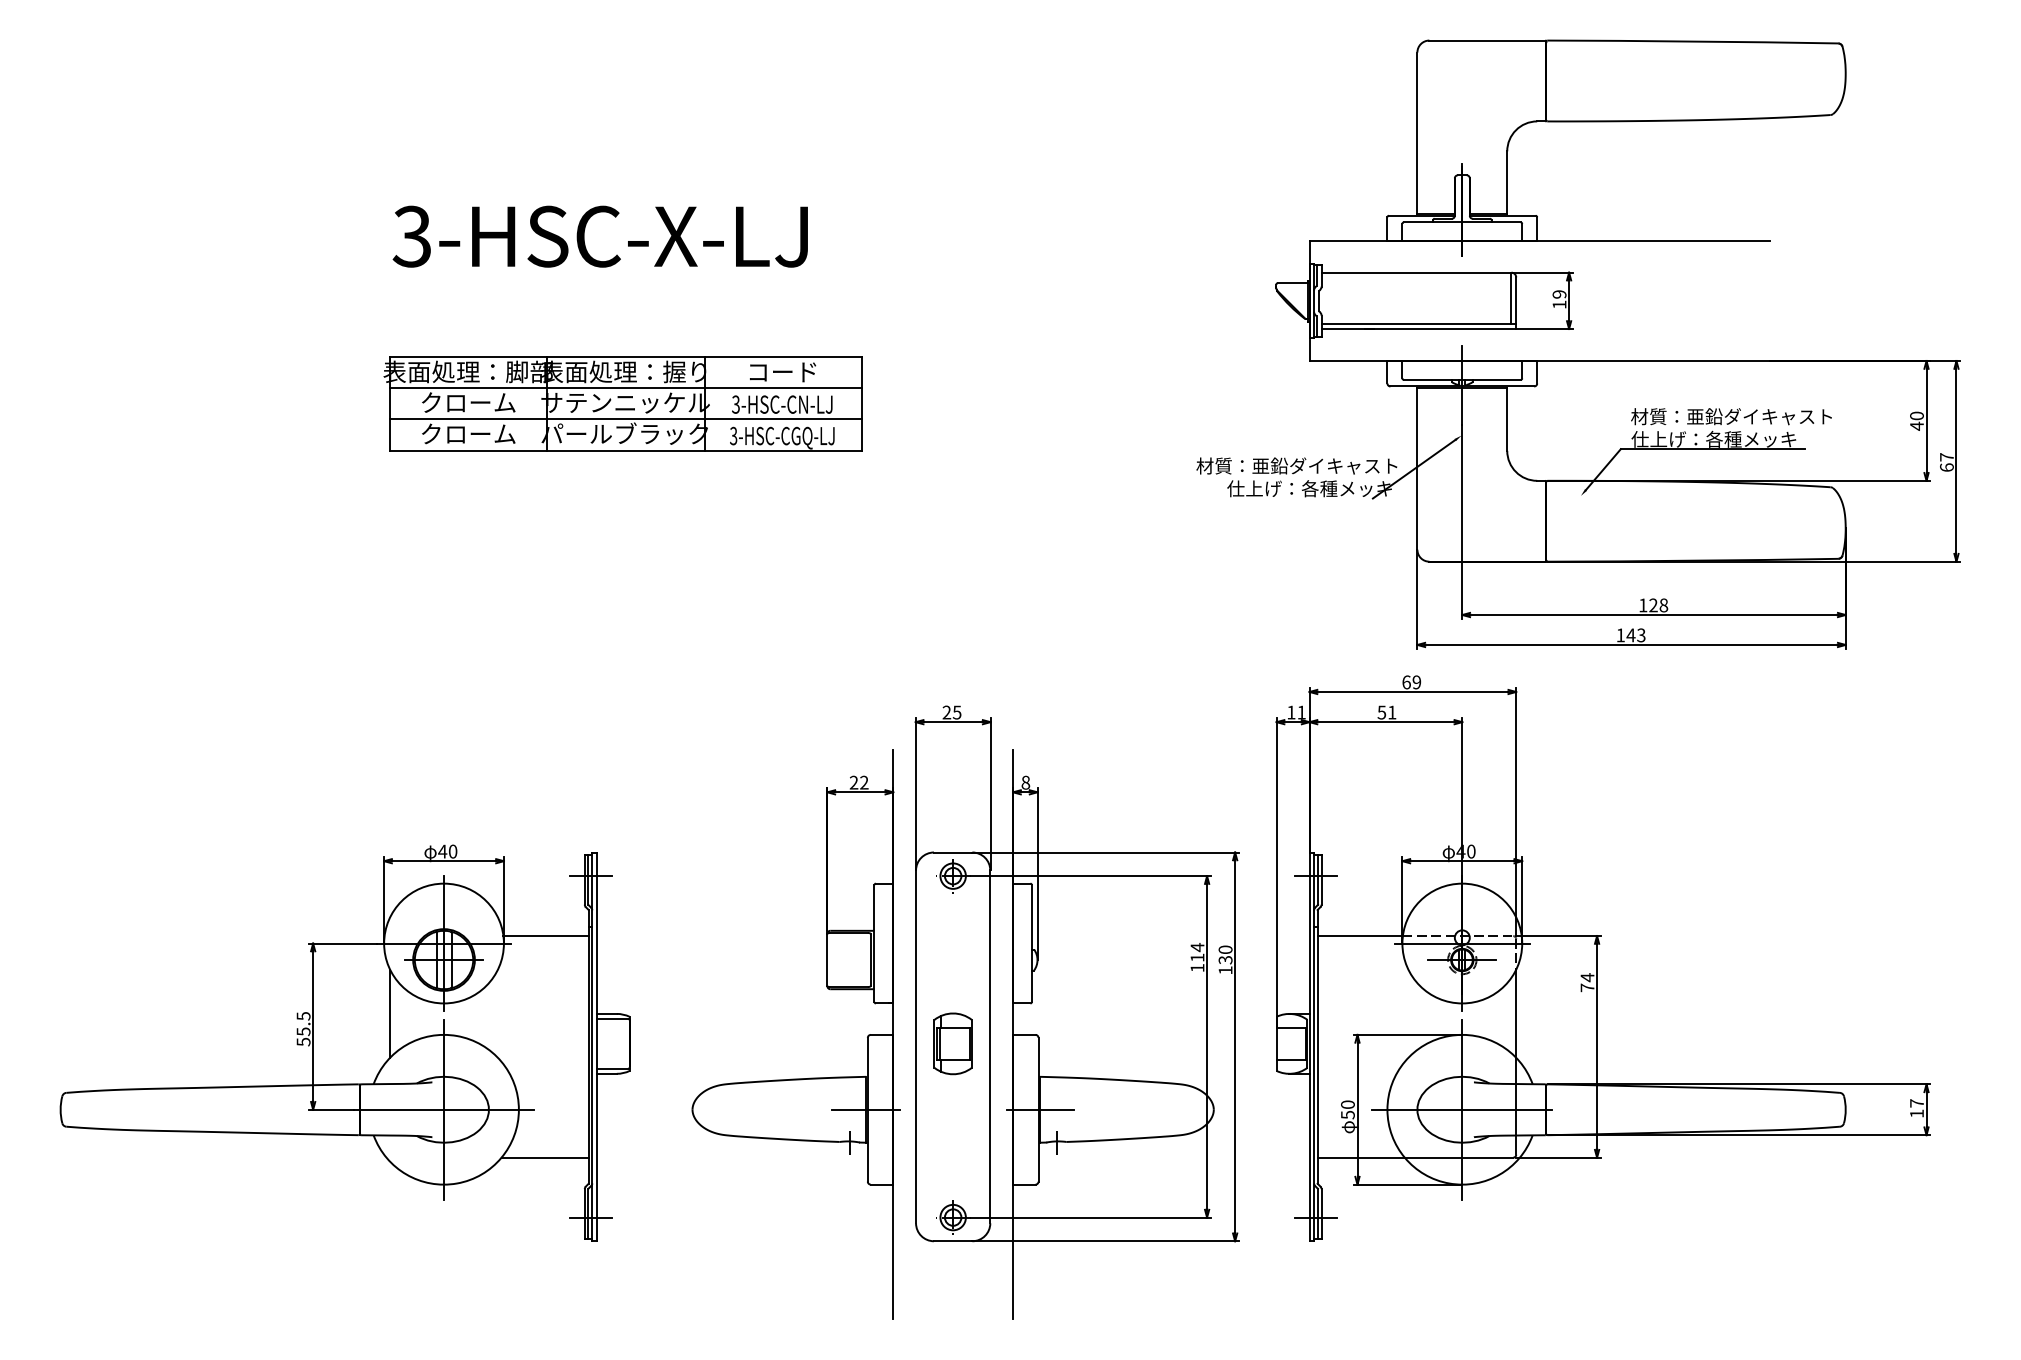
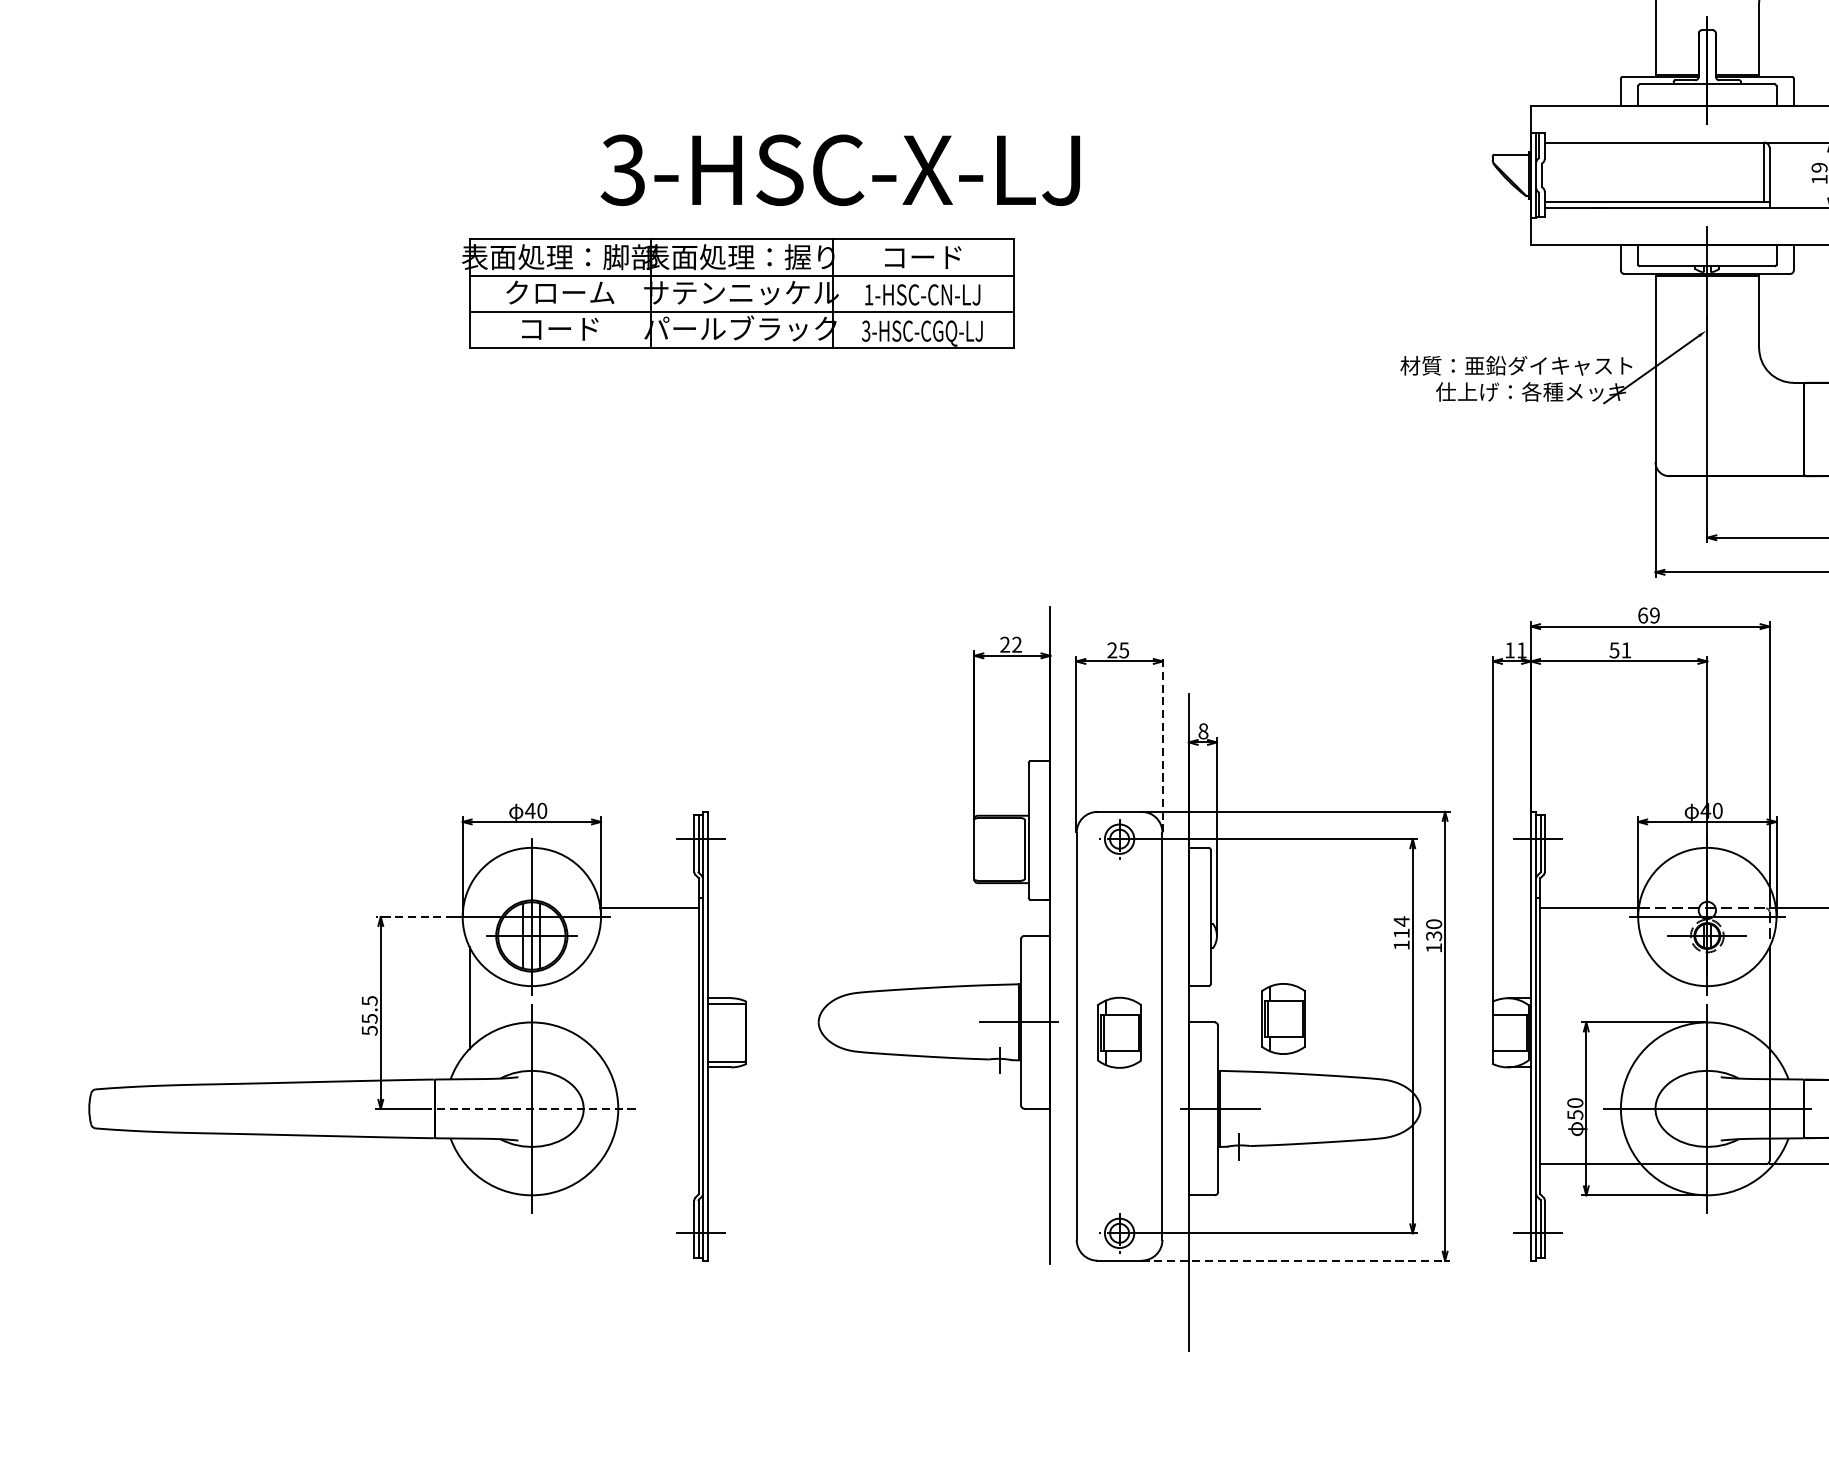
text: (599, 236) -> (839, 170), moved
text: (735, 404) -> (868, 294), 3-HSC-CN-LJ -> 1-HSC-CN-LJ
text: (468, 433) -> (560, 328), クローム -> コード
line: (990, 794) -> (1162, 744), solid -> dashed
line: (342, 943) -> (414, 916), solid -> dashed
part: (1094, 1031) -> (1282, 1018), added
part: (795, 1078) -> (937, 986), moved
line: (444, 1109) -> (532, 1108), solid -> dashed
line: (544, 1157) -> (647, 1163), removed
line: (1106, 1241) -> (1296, 1260), solid -> dashed

